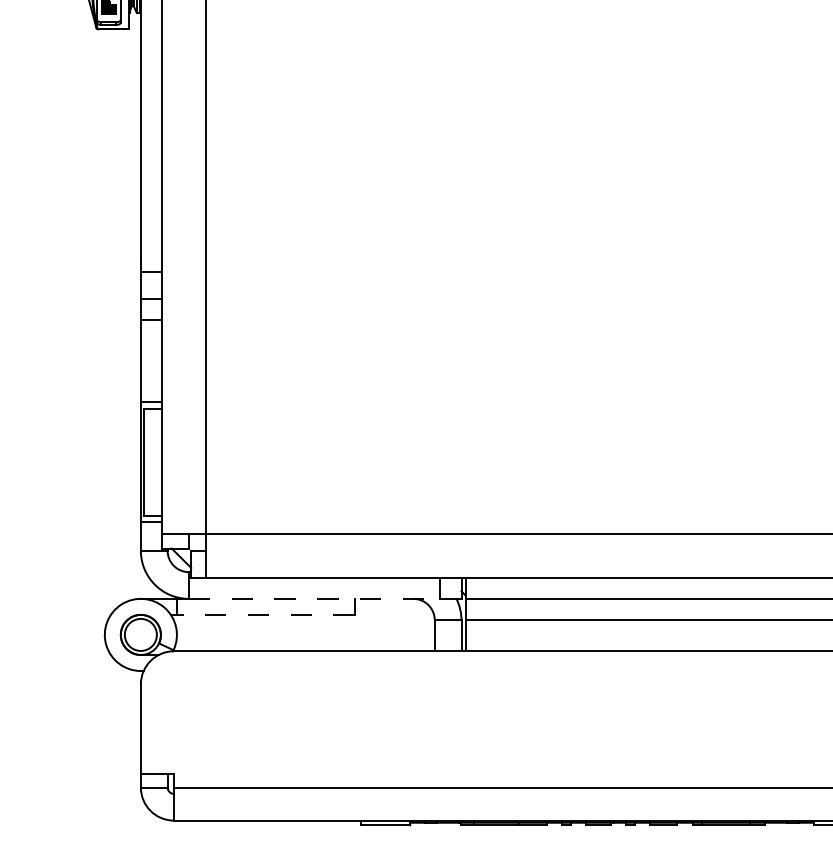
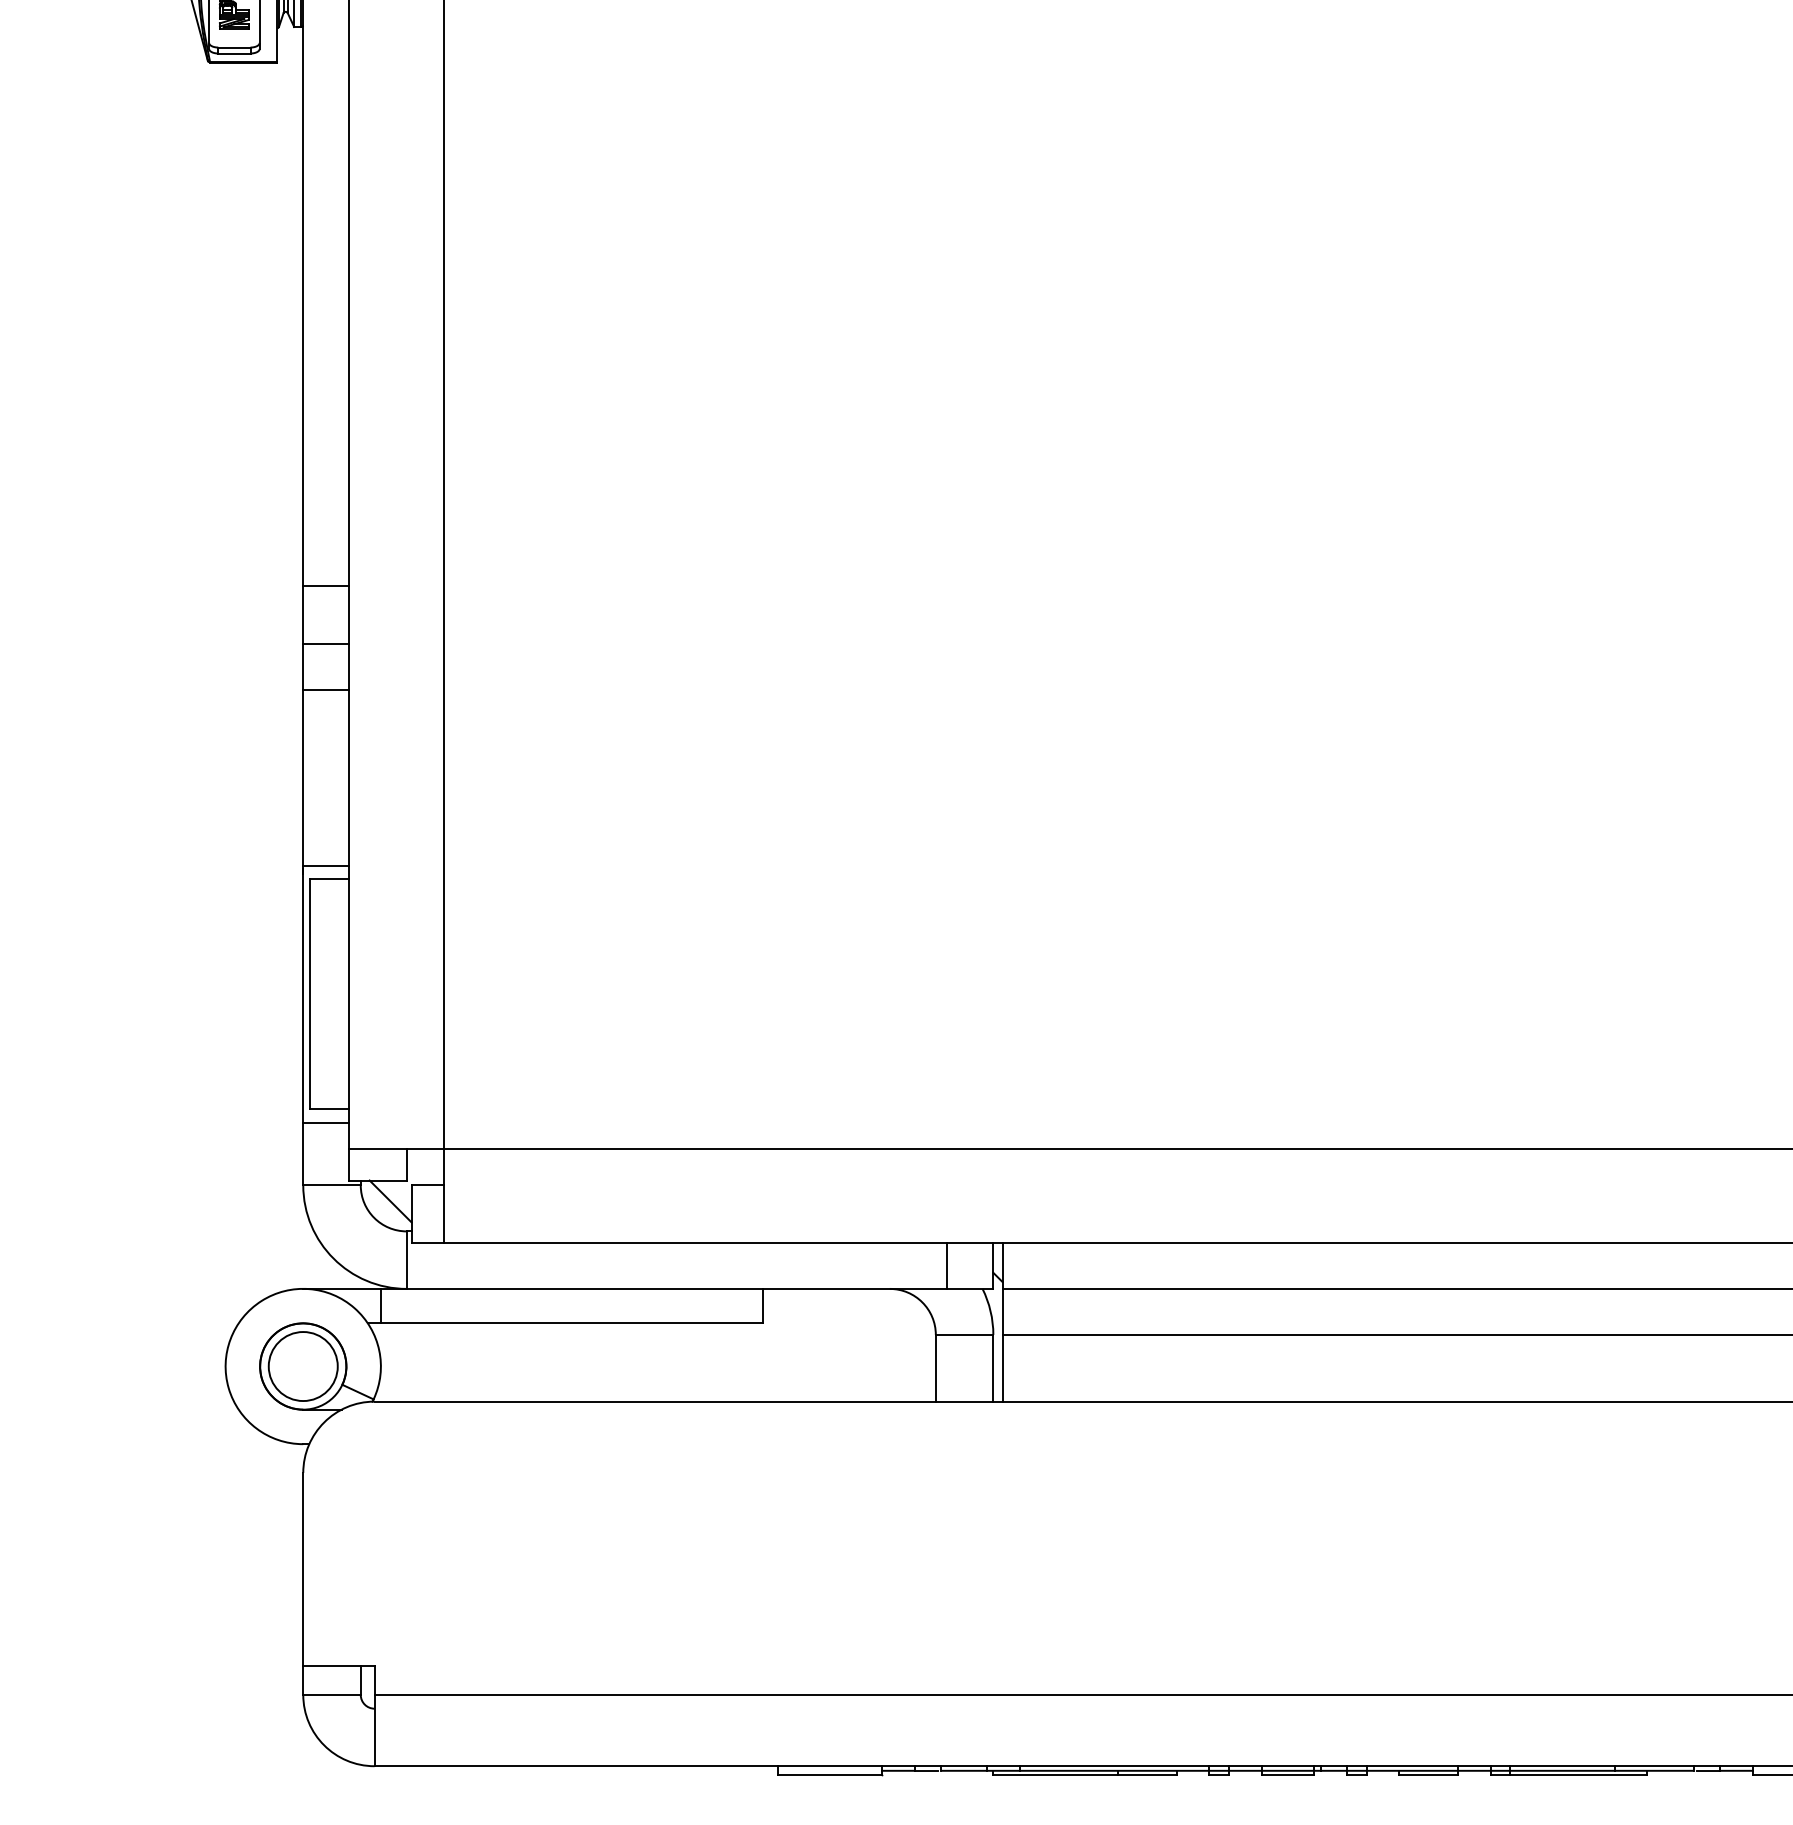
line: (314, 598) -> (676, 1288), dashed -> solid
line: (265, 614) -> (571, 1322), dashed -> solid

